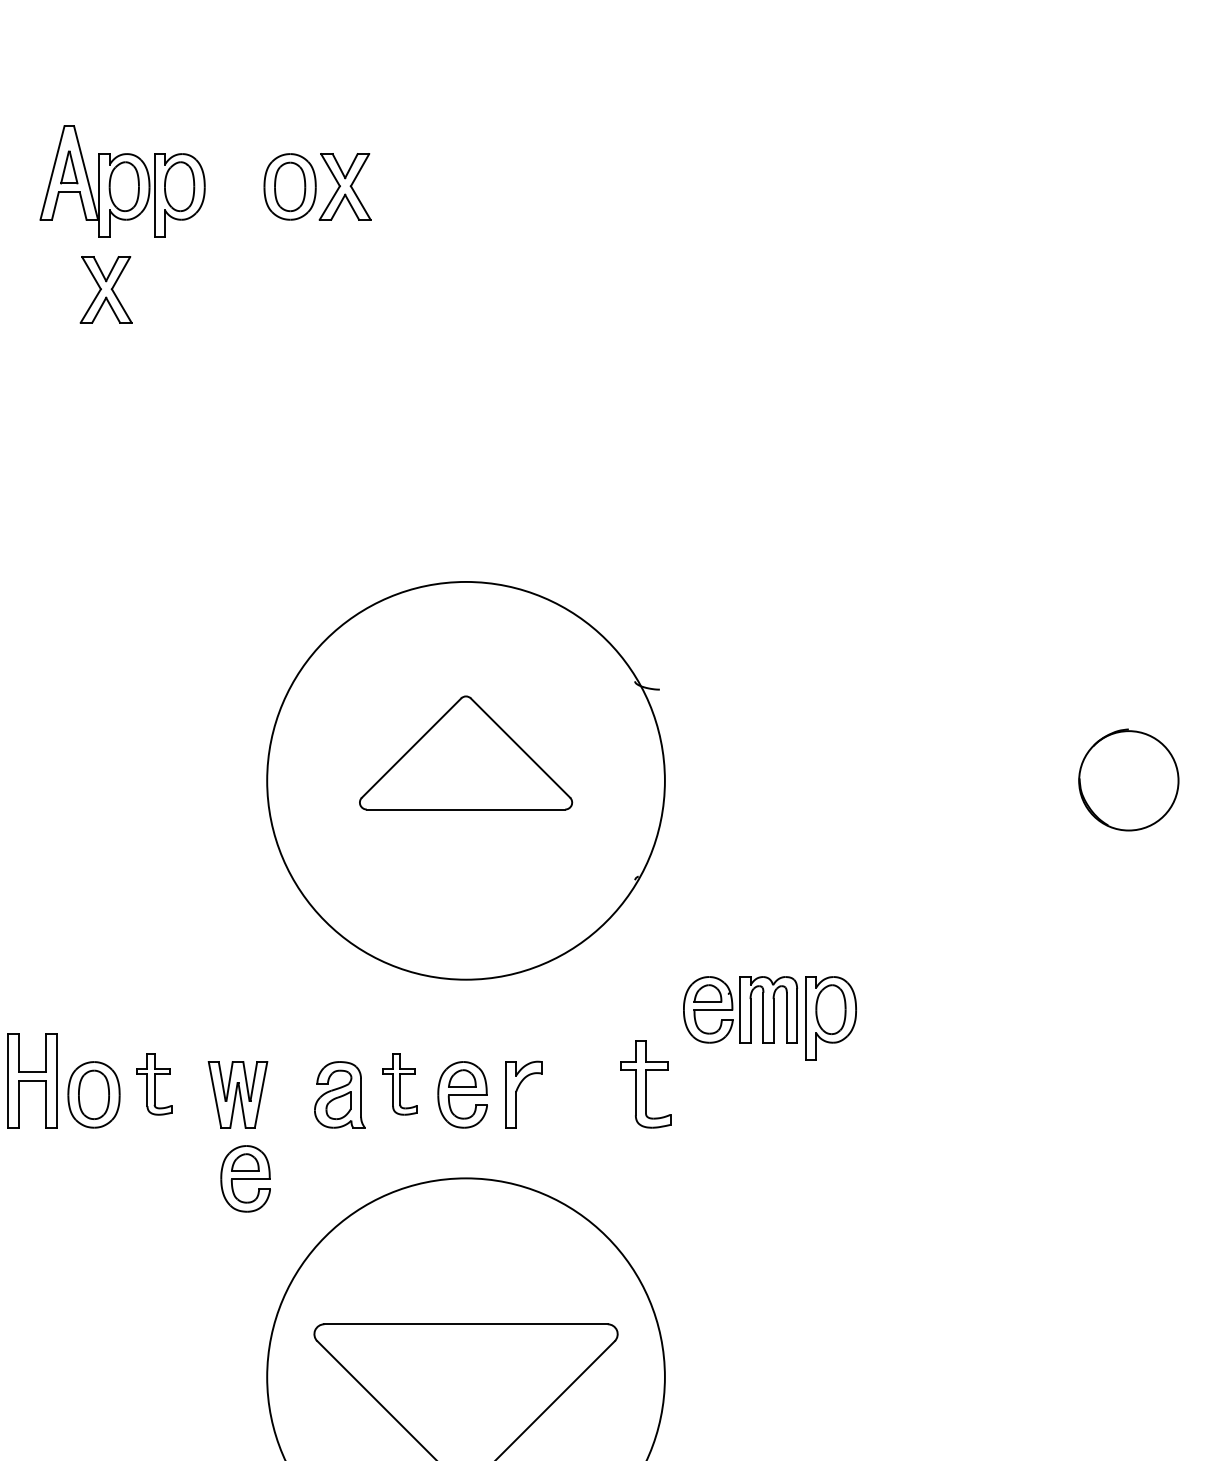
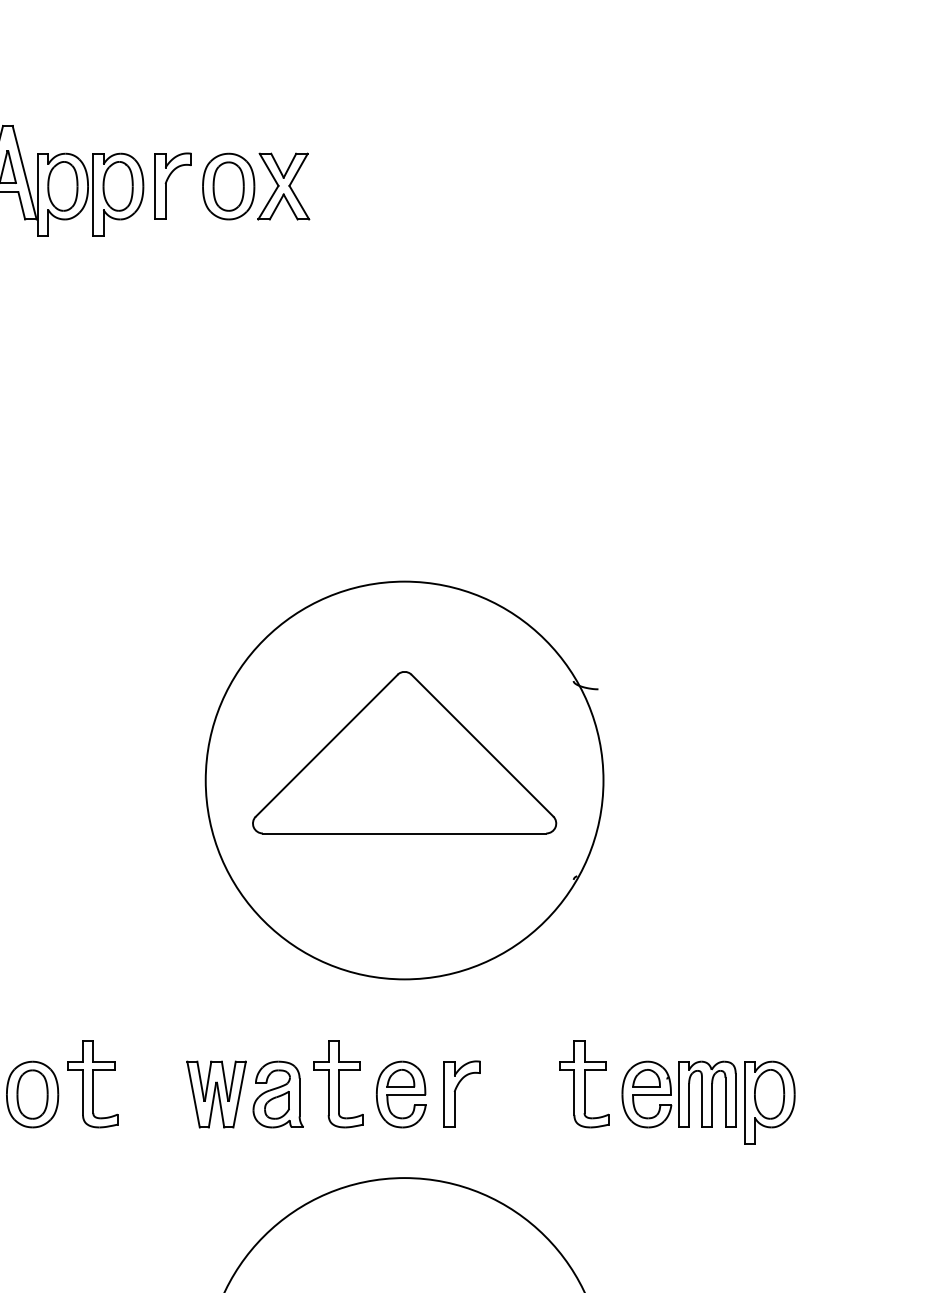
part: (228, 183) -> (167, 183), added
part: (105, 289) -> (44, 289), removed
part: (465, 752) -> (404, 752), size x1.43
part: (769, 1018) -> (708, 1103), moved
part: (154, 1084) -> (93, 1084), size x1.43
part: (399, 1084) -> (338, 1084), size x1.43
part: (237, 1094) -> (216, 1094), moved
part: (245, 1178) -> (184, 1178), removed

